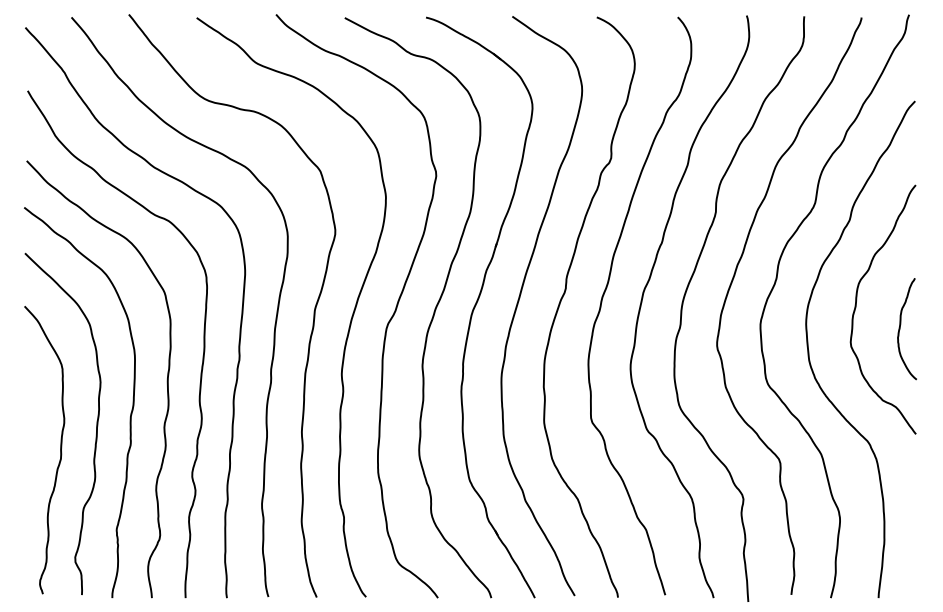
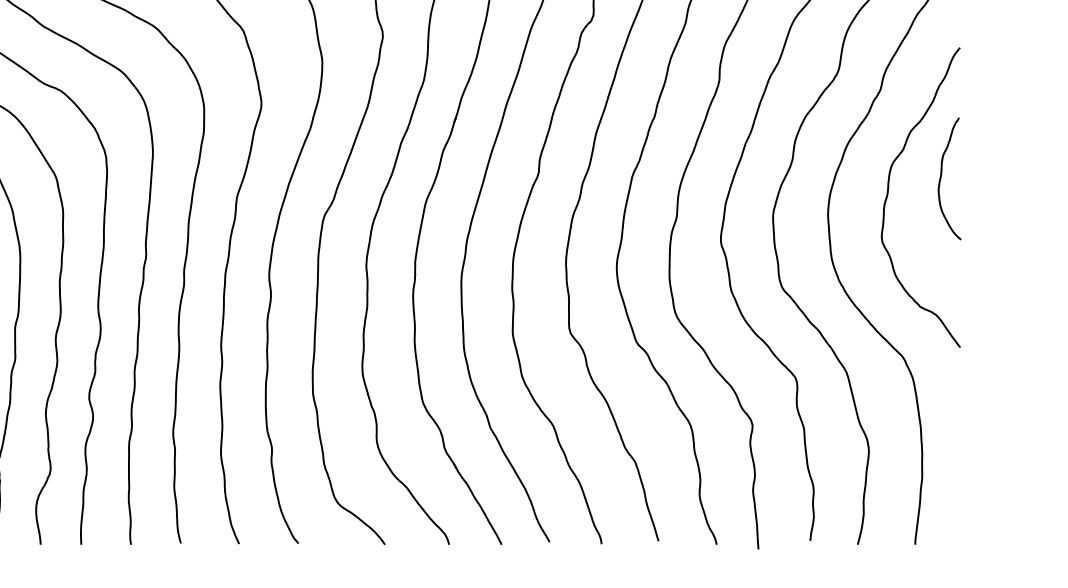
curve: (900, 329) -> (941, 179), moved

